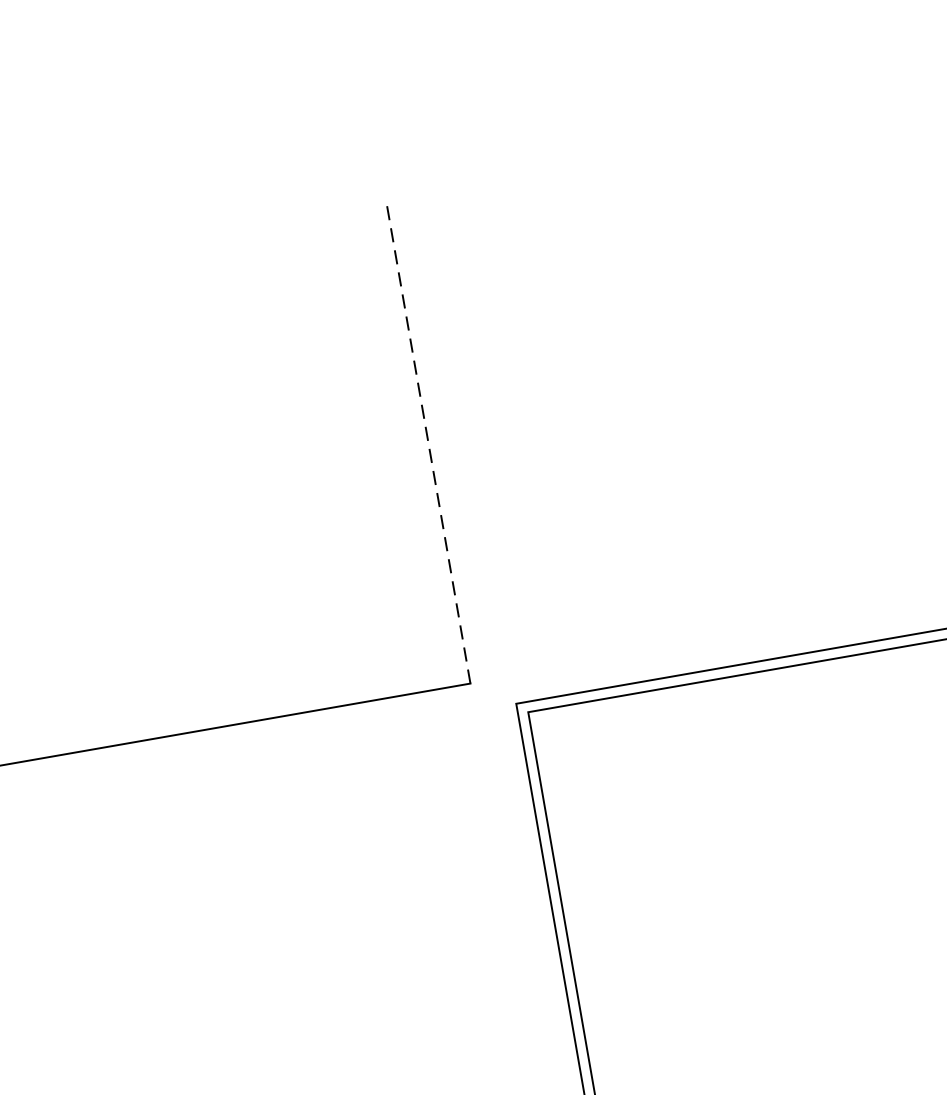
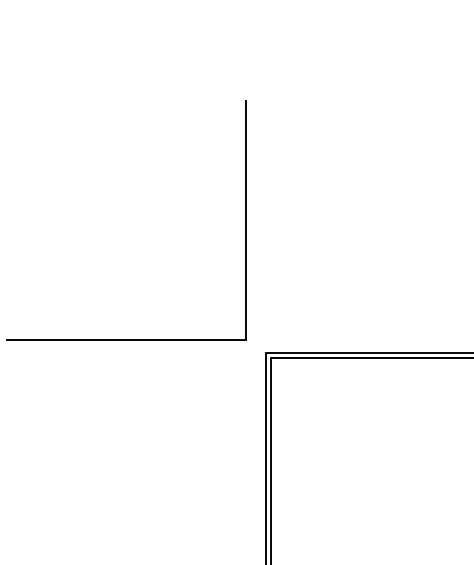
line: (427, 442) -> (245, 219), dashed -> solid

